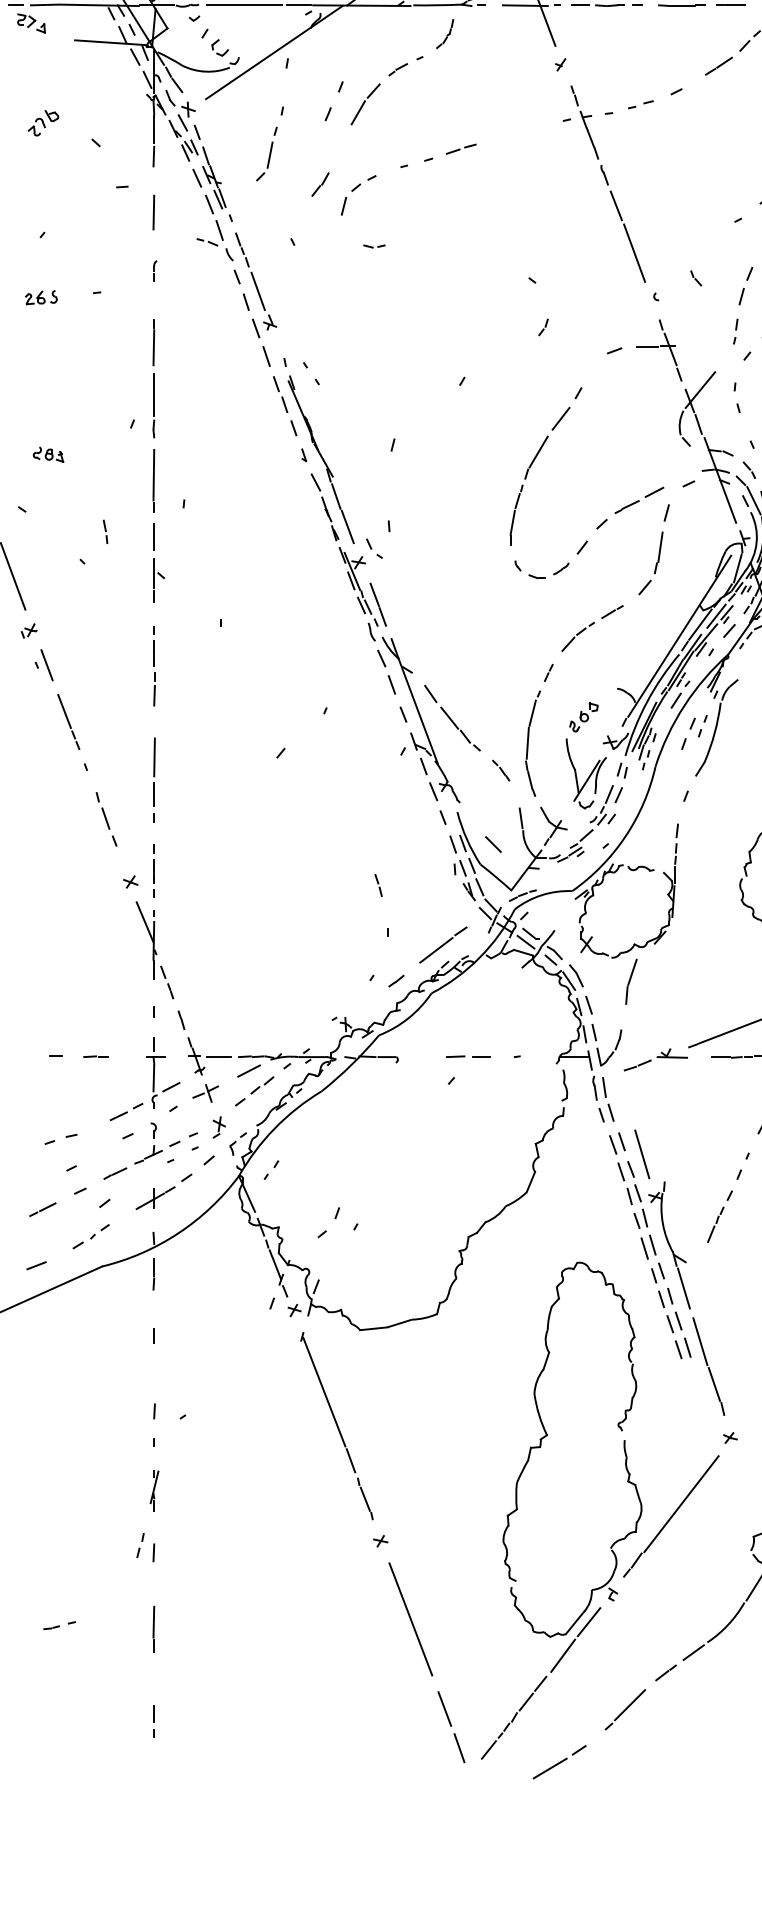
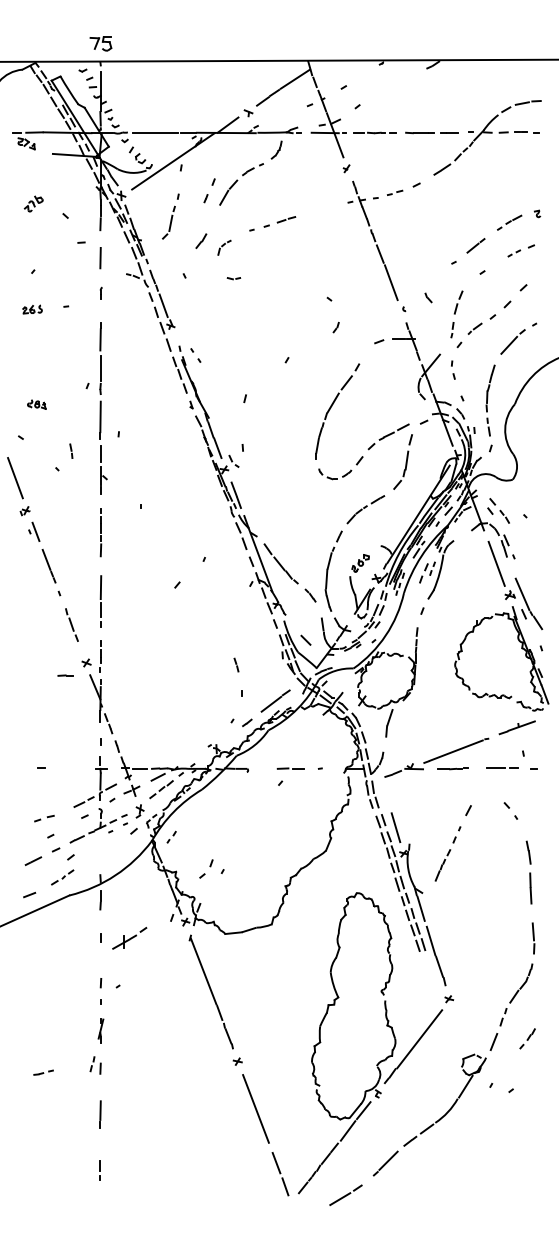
part: (358, 195) -> (224, 247), size x0.6
line: (95, 1056) -> (65, 675), moved
part: (163, 1192) -> (129, 938), moved
part: (59, 1625) -> (43, 1072), moved

